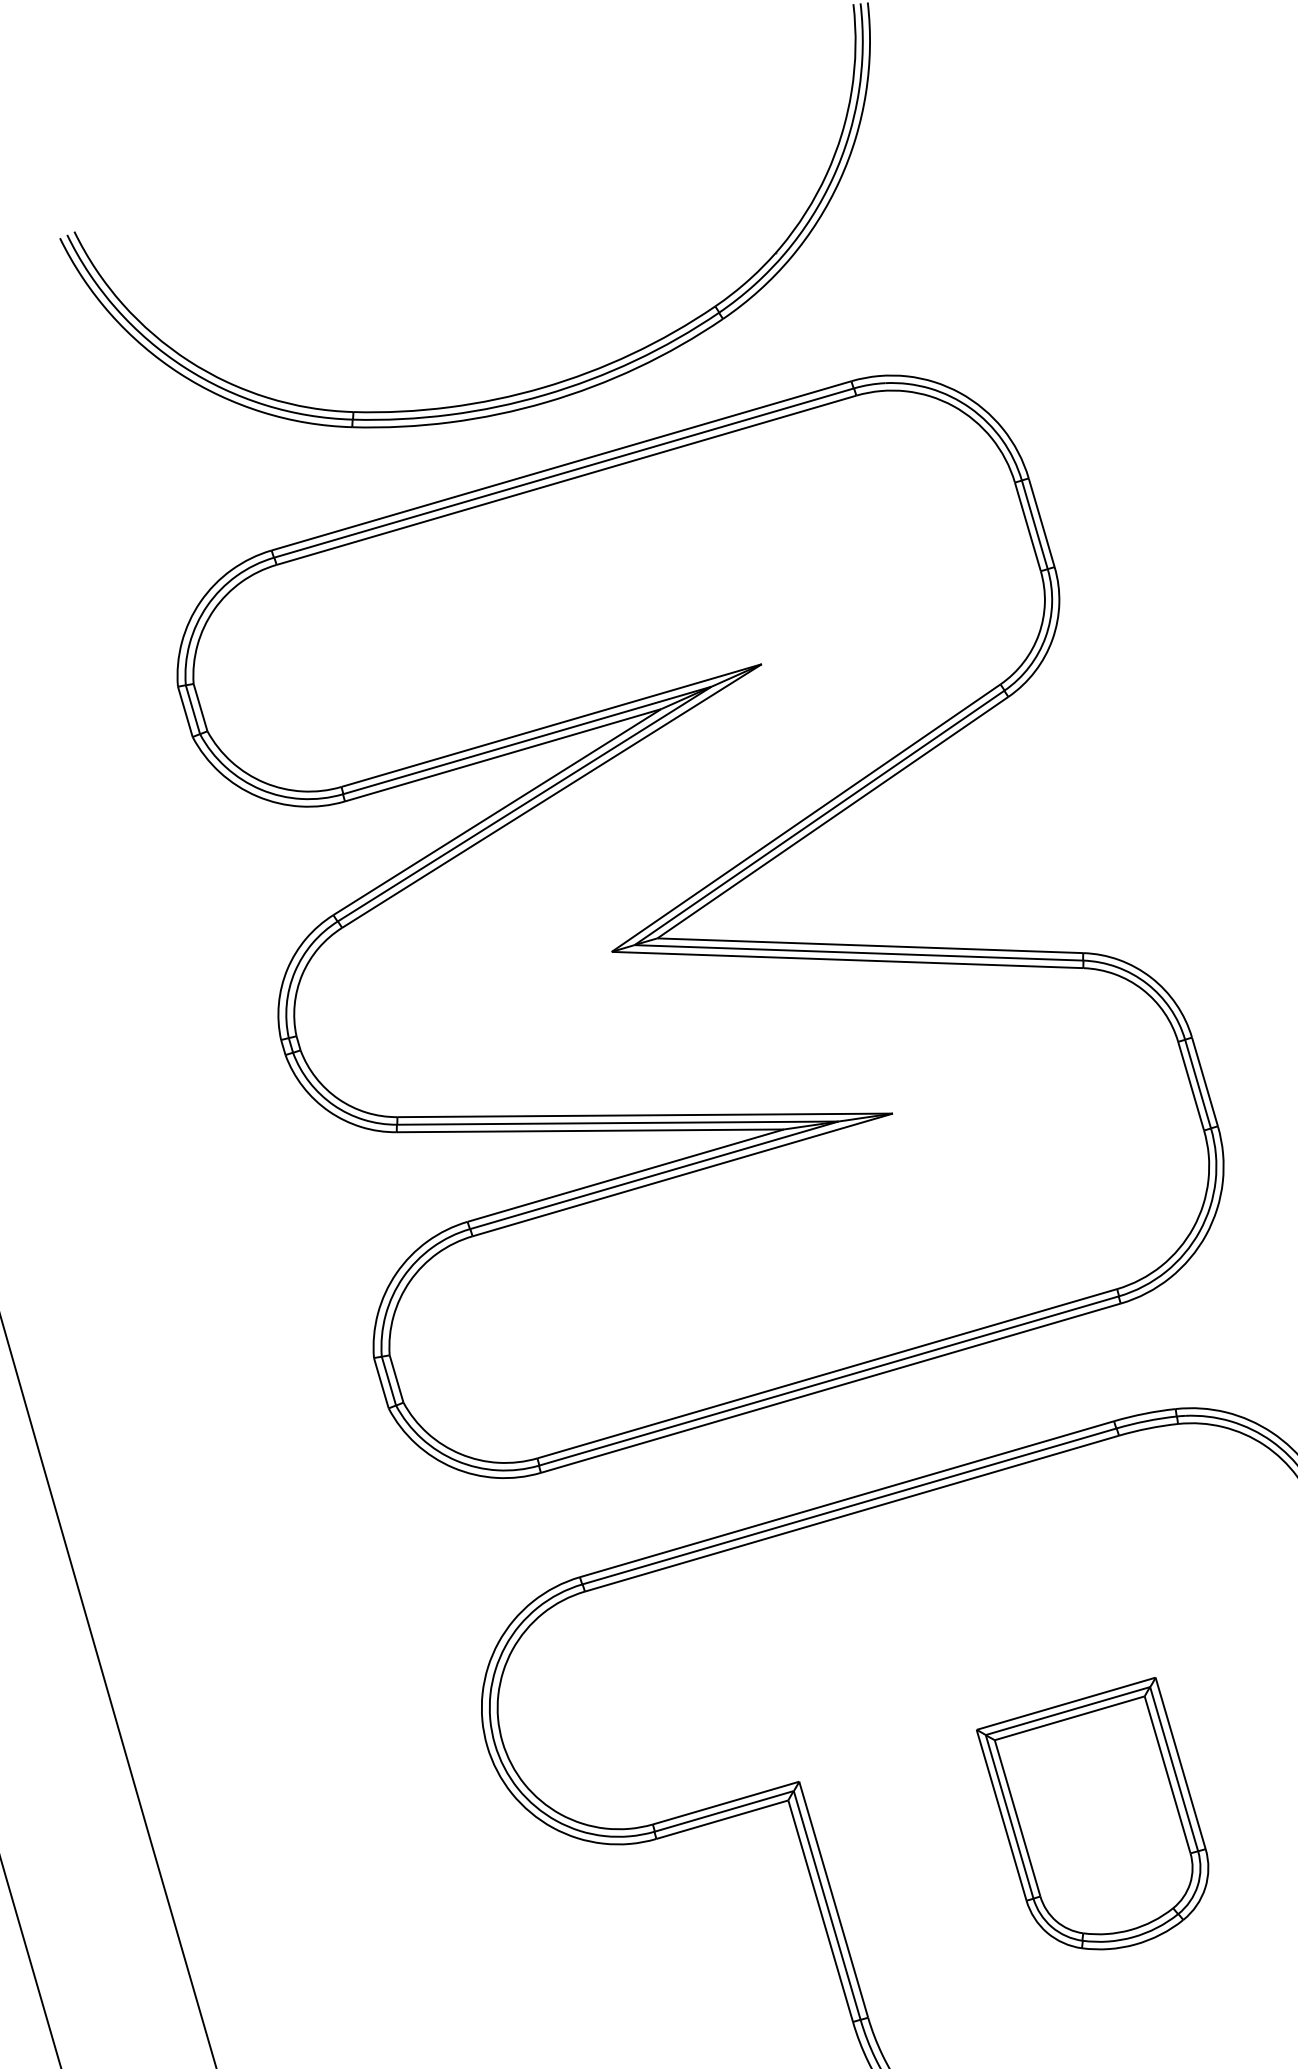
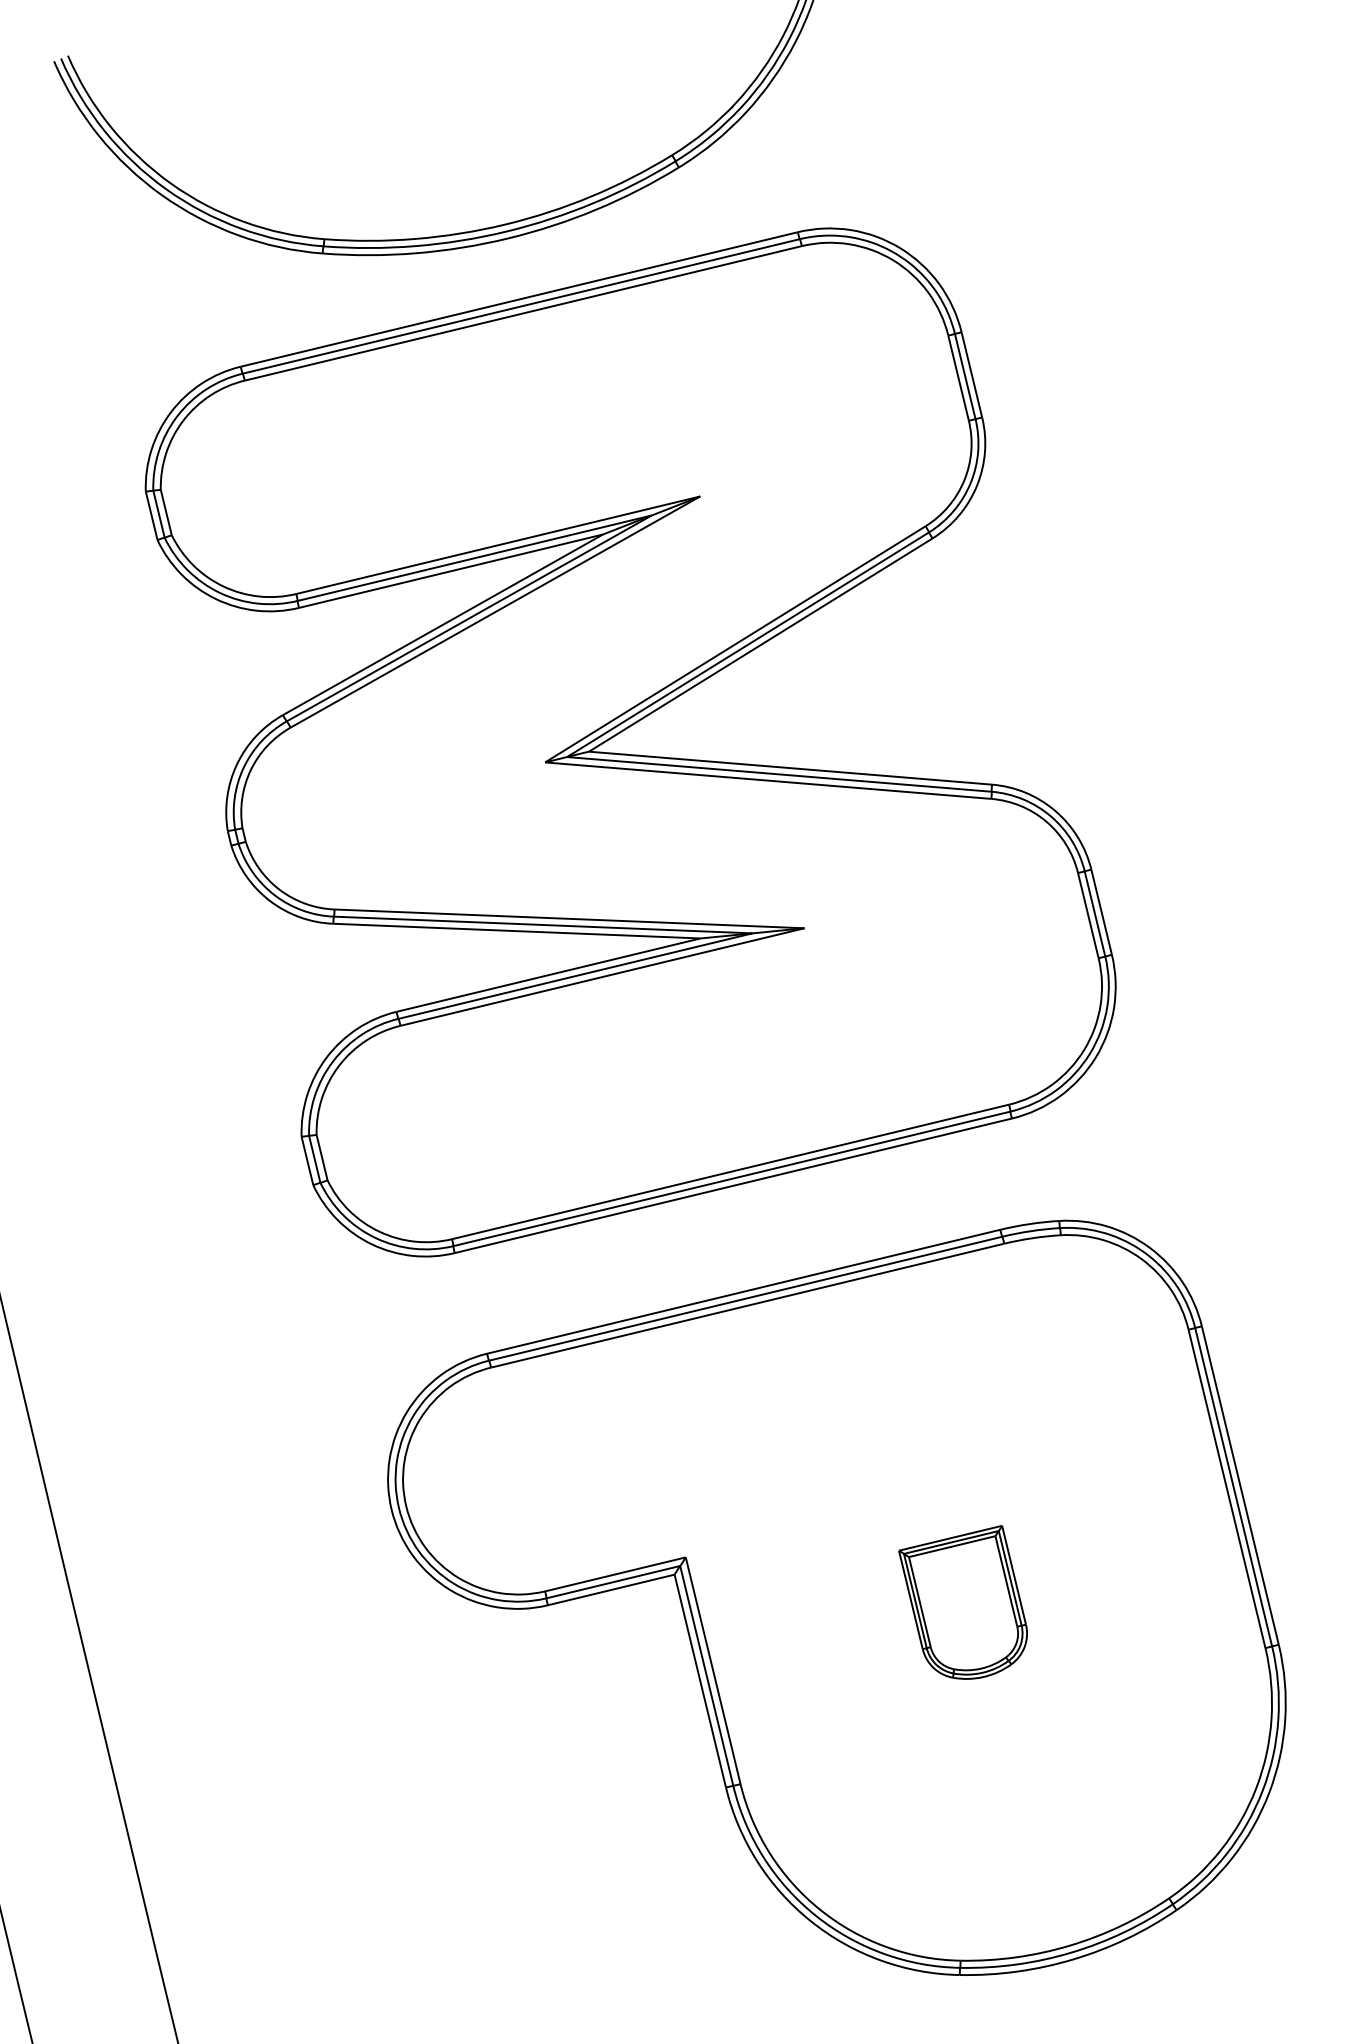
part: (1092, 1815) -> (962, 1602), size x0.6

